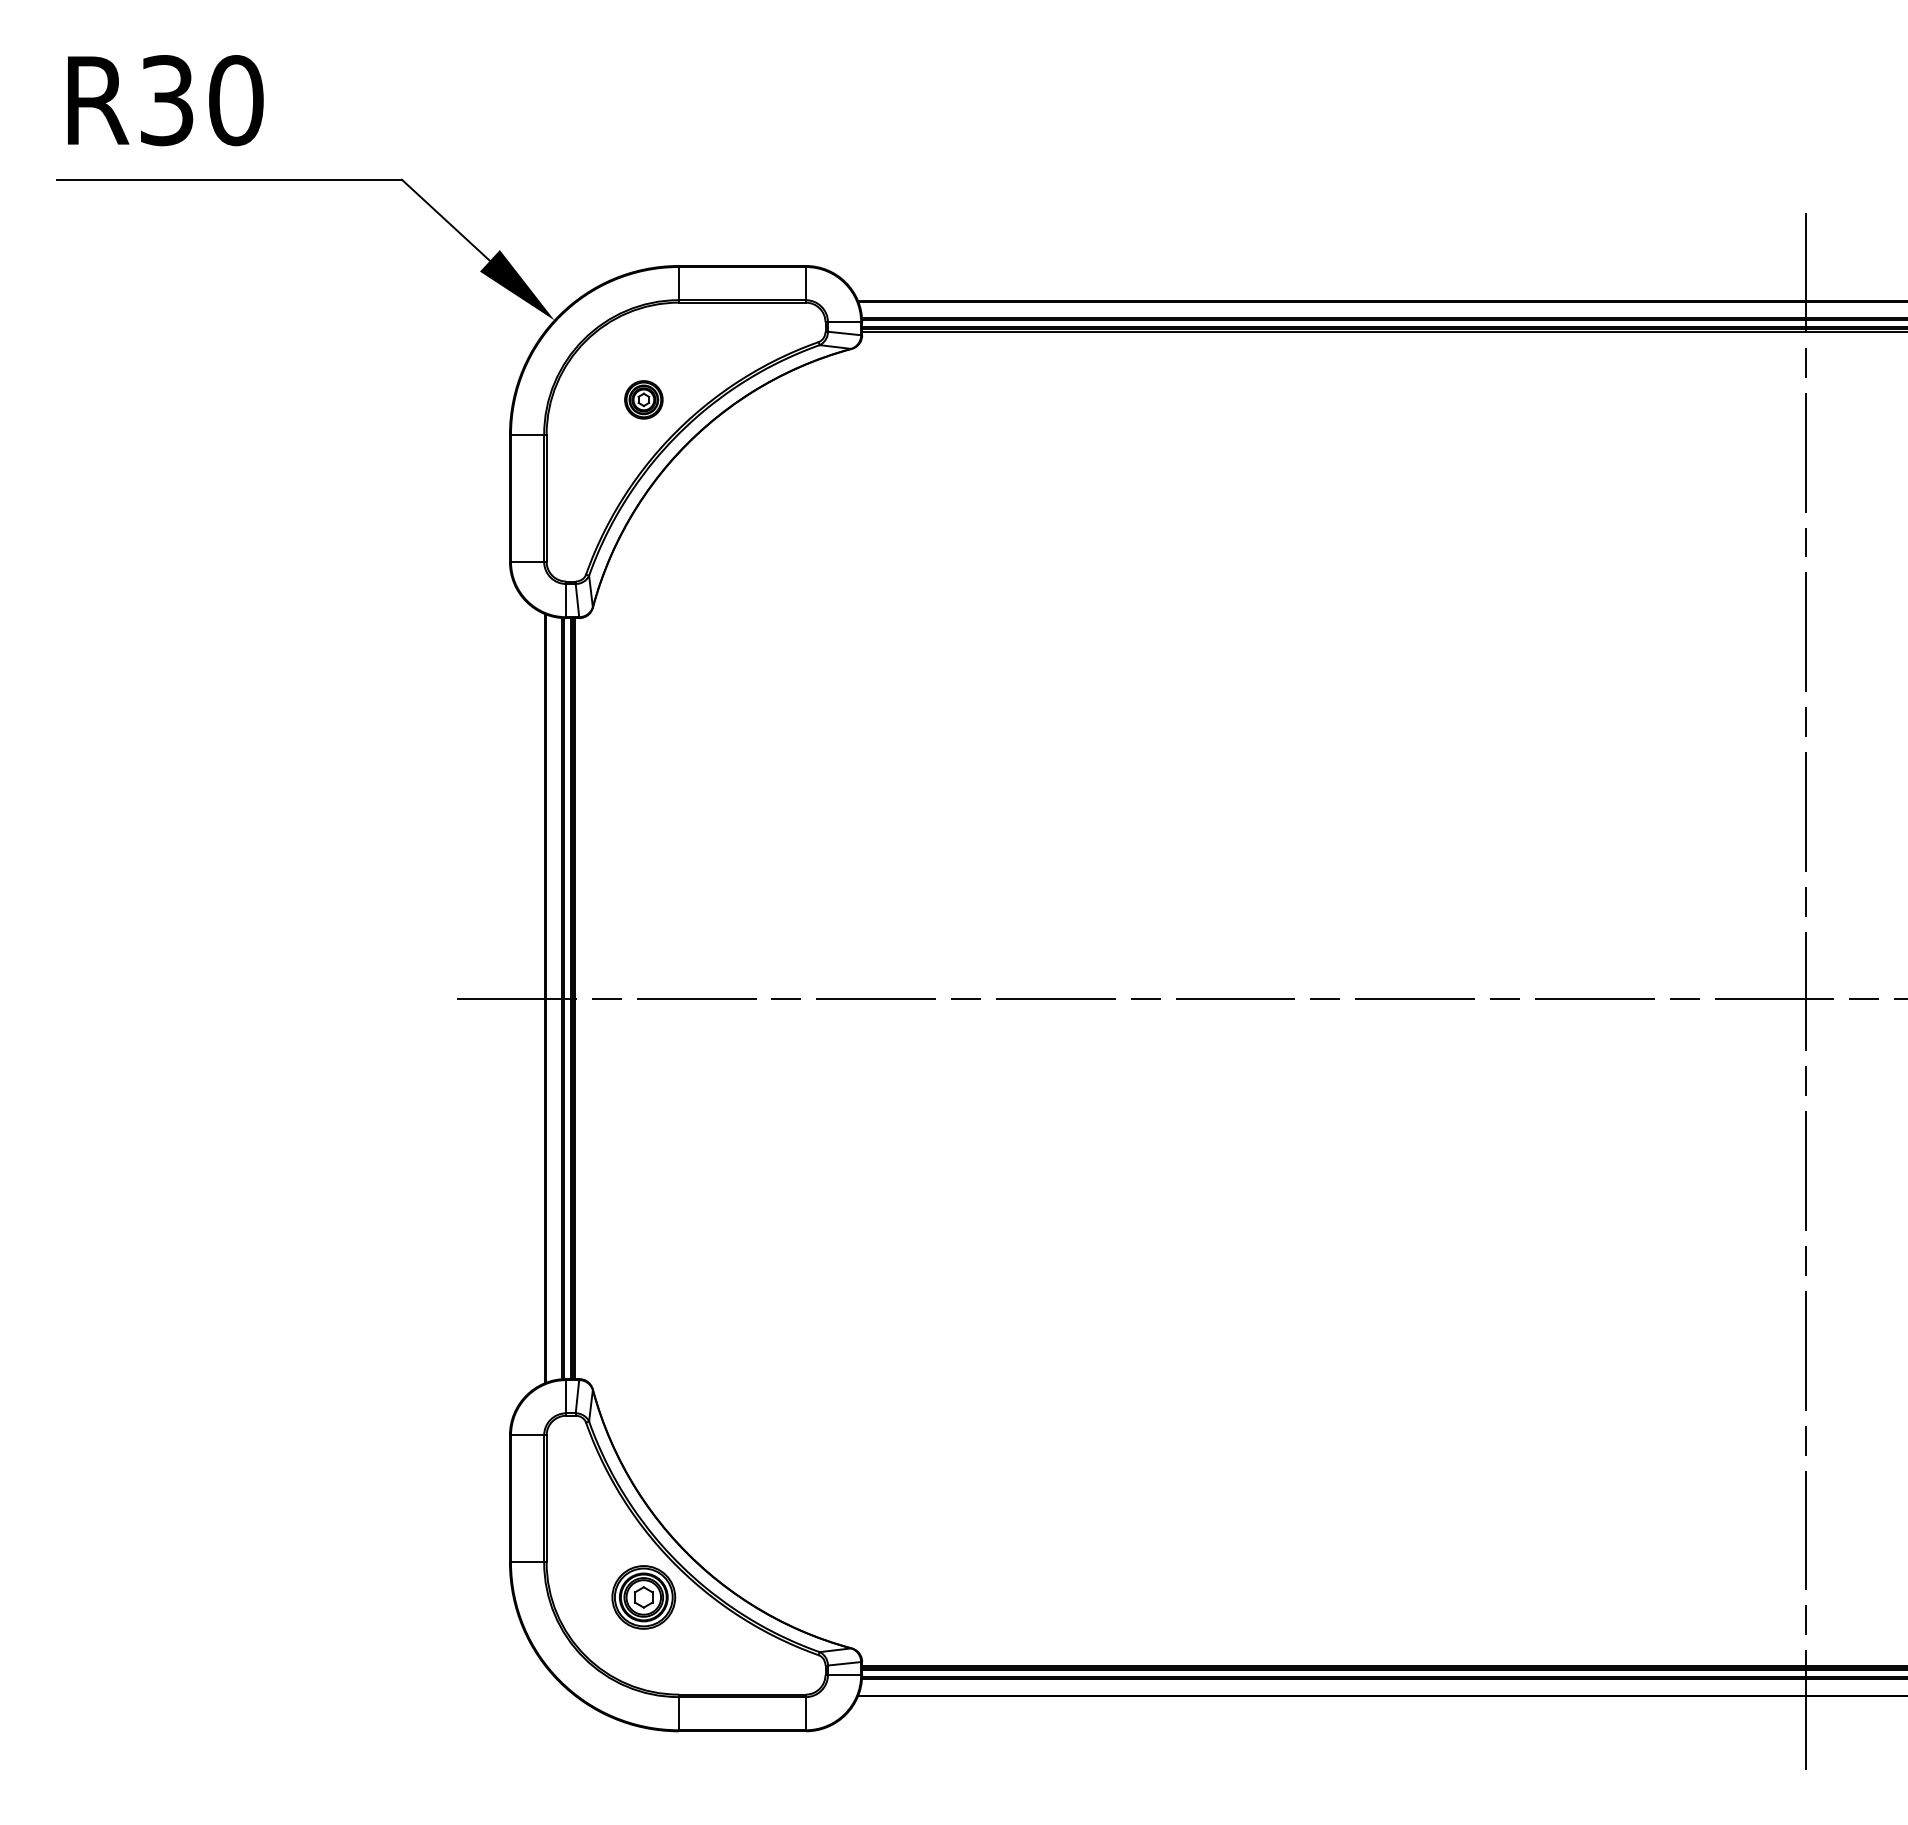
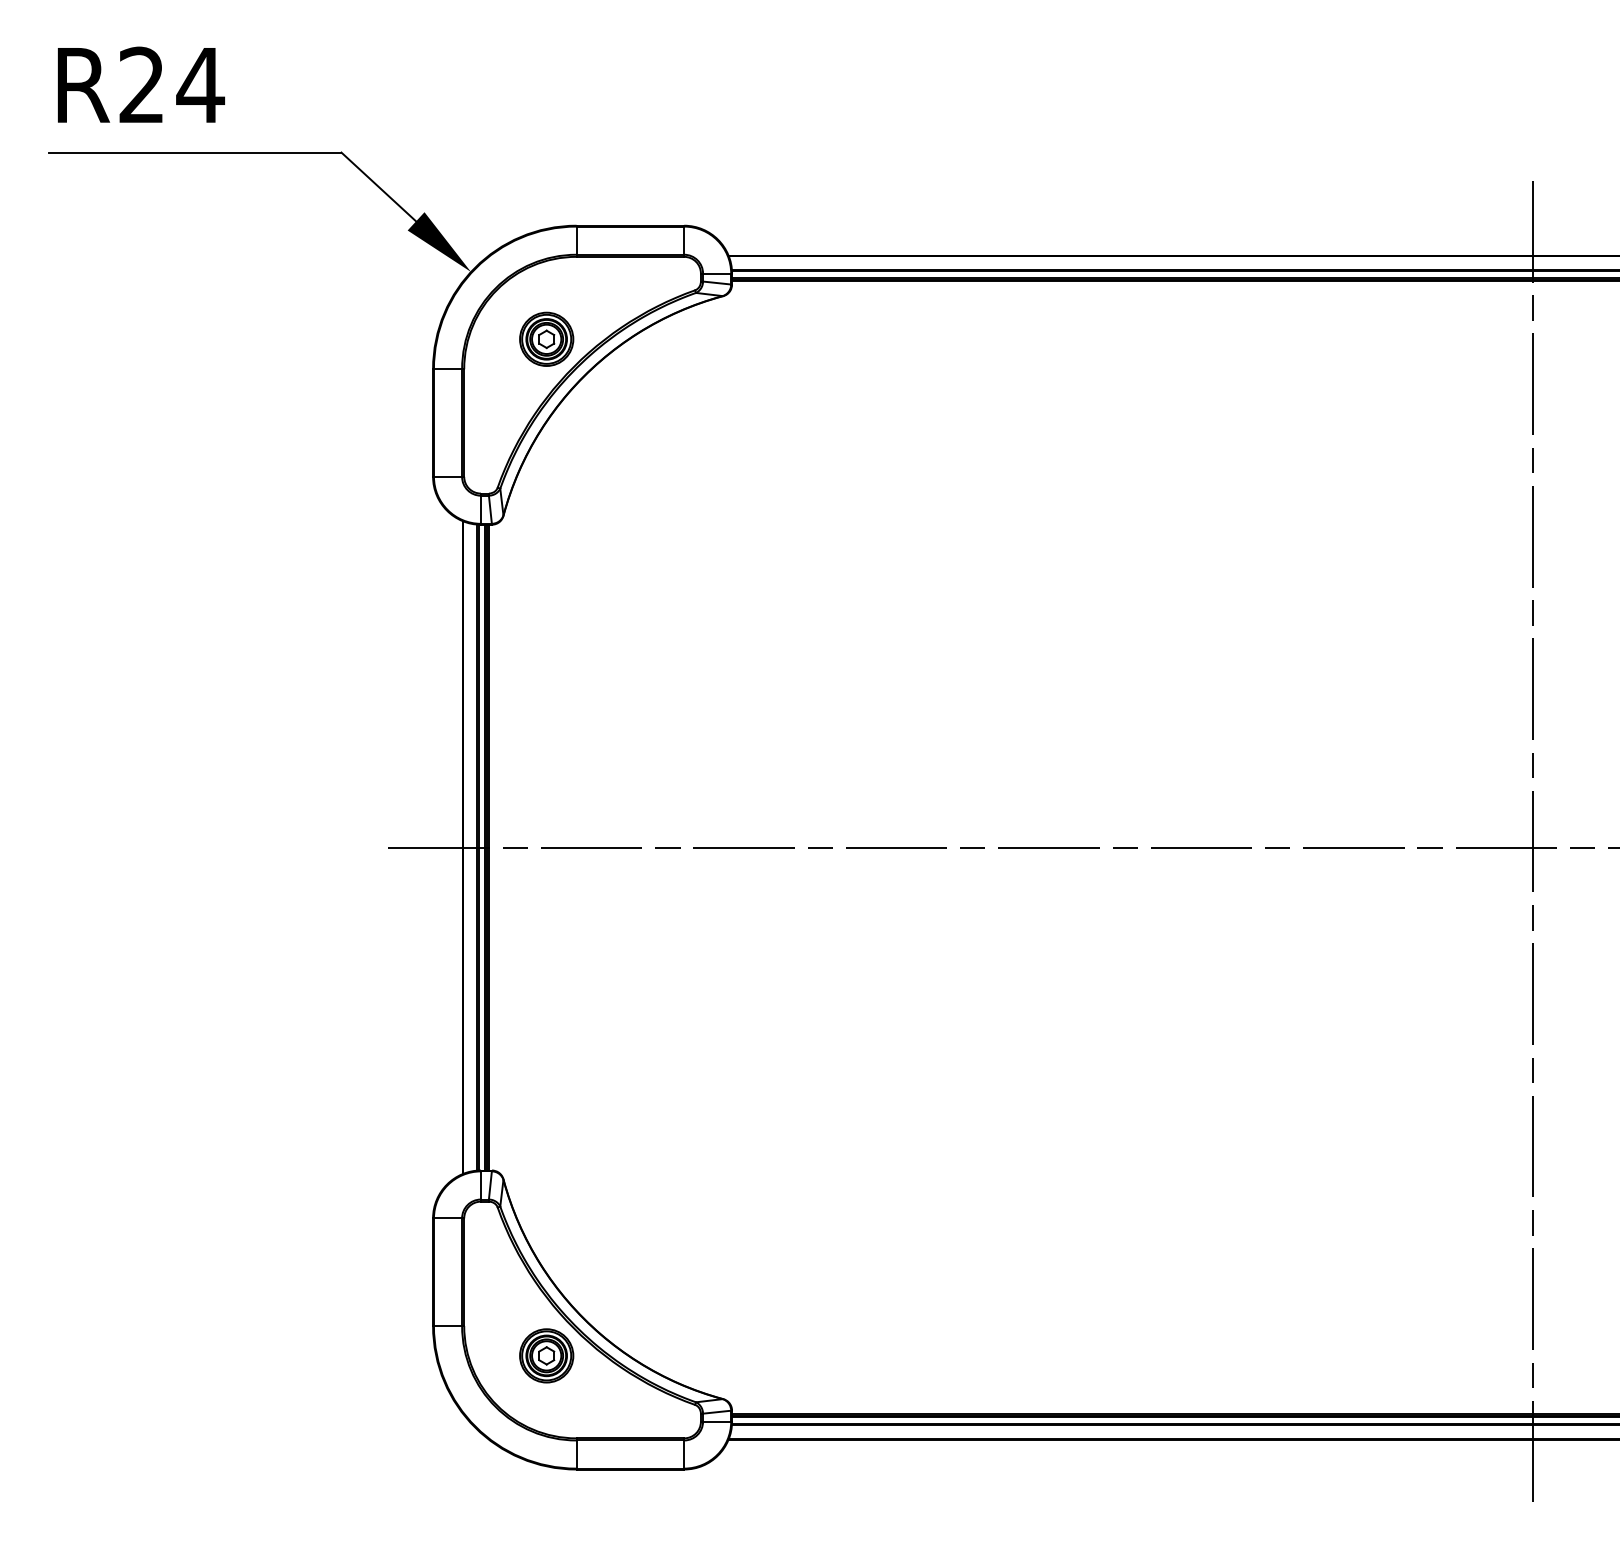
text: (202, 100) -> (172, 85), R30 -> R24
part: (643, 399) -> (546, 339), size x1.67

